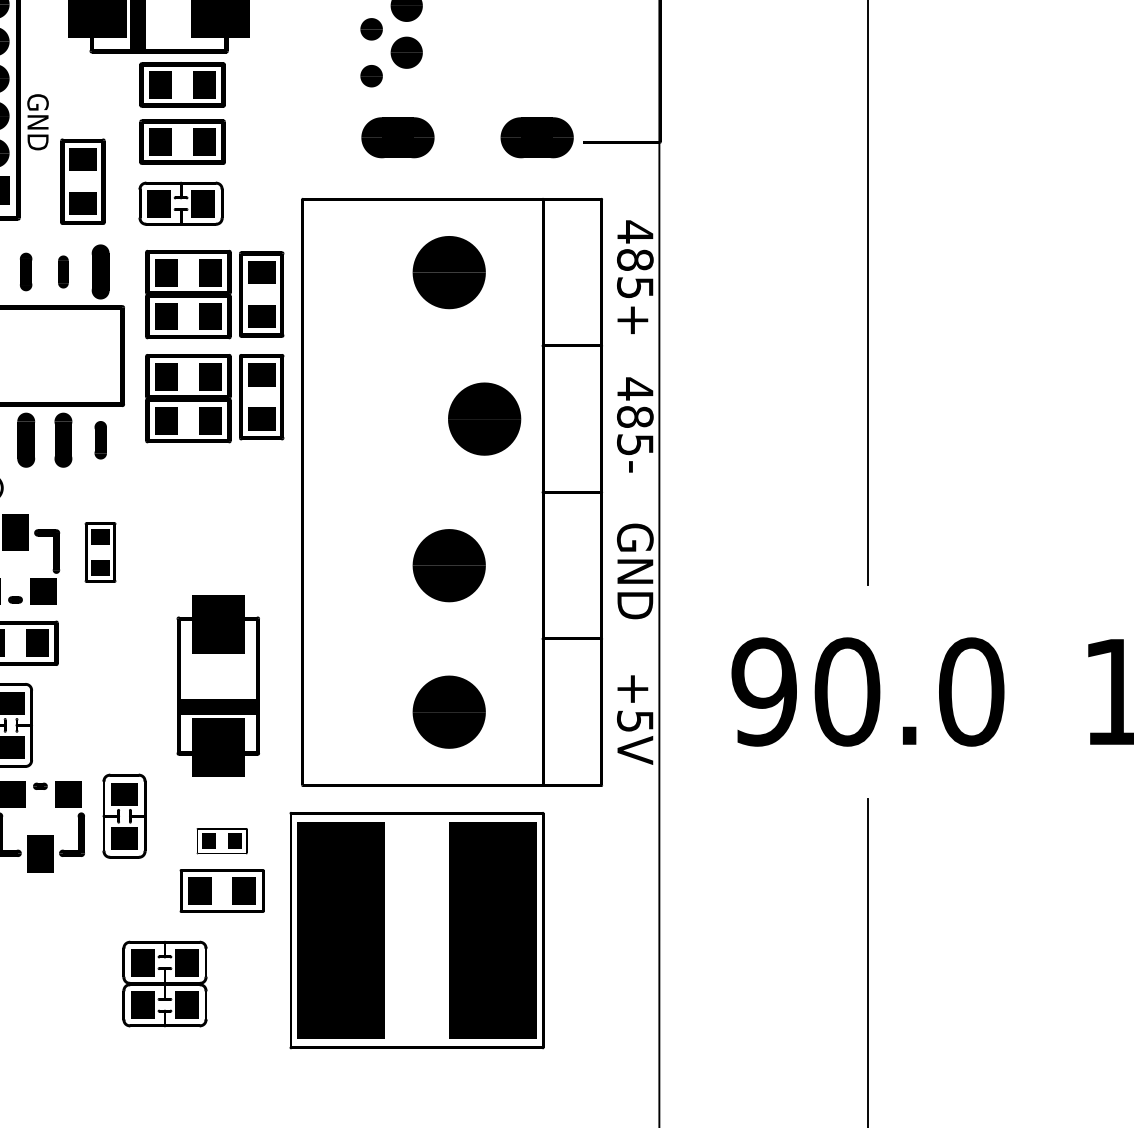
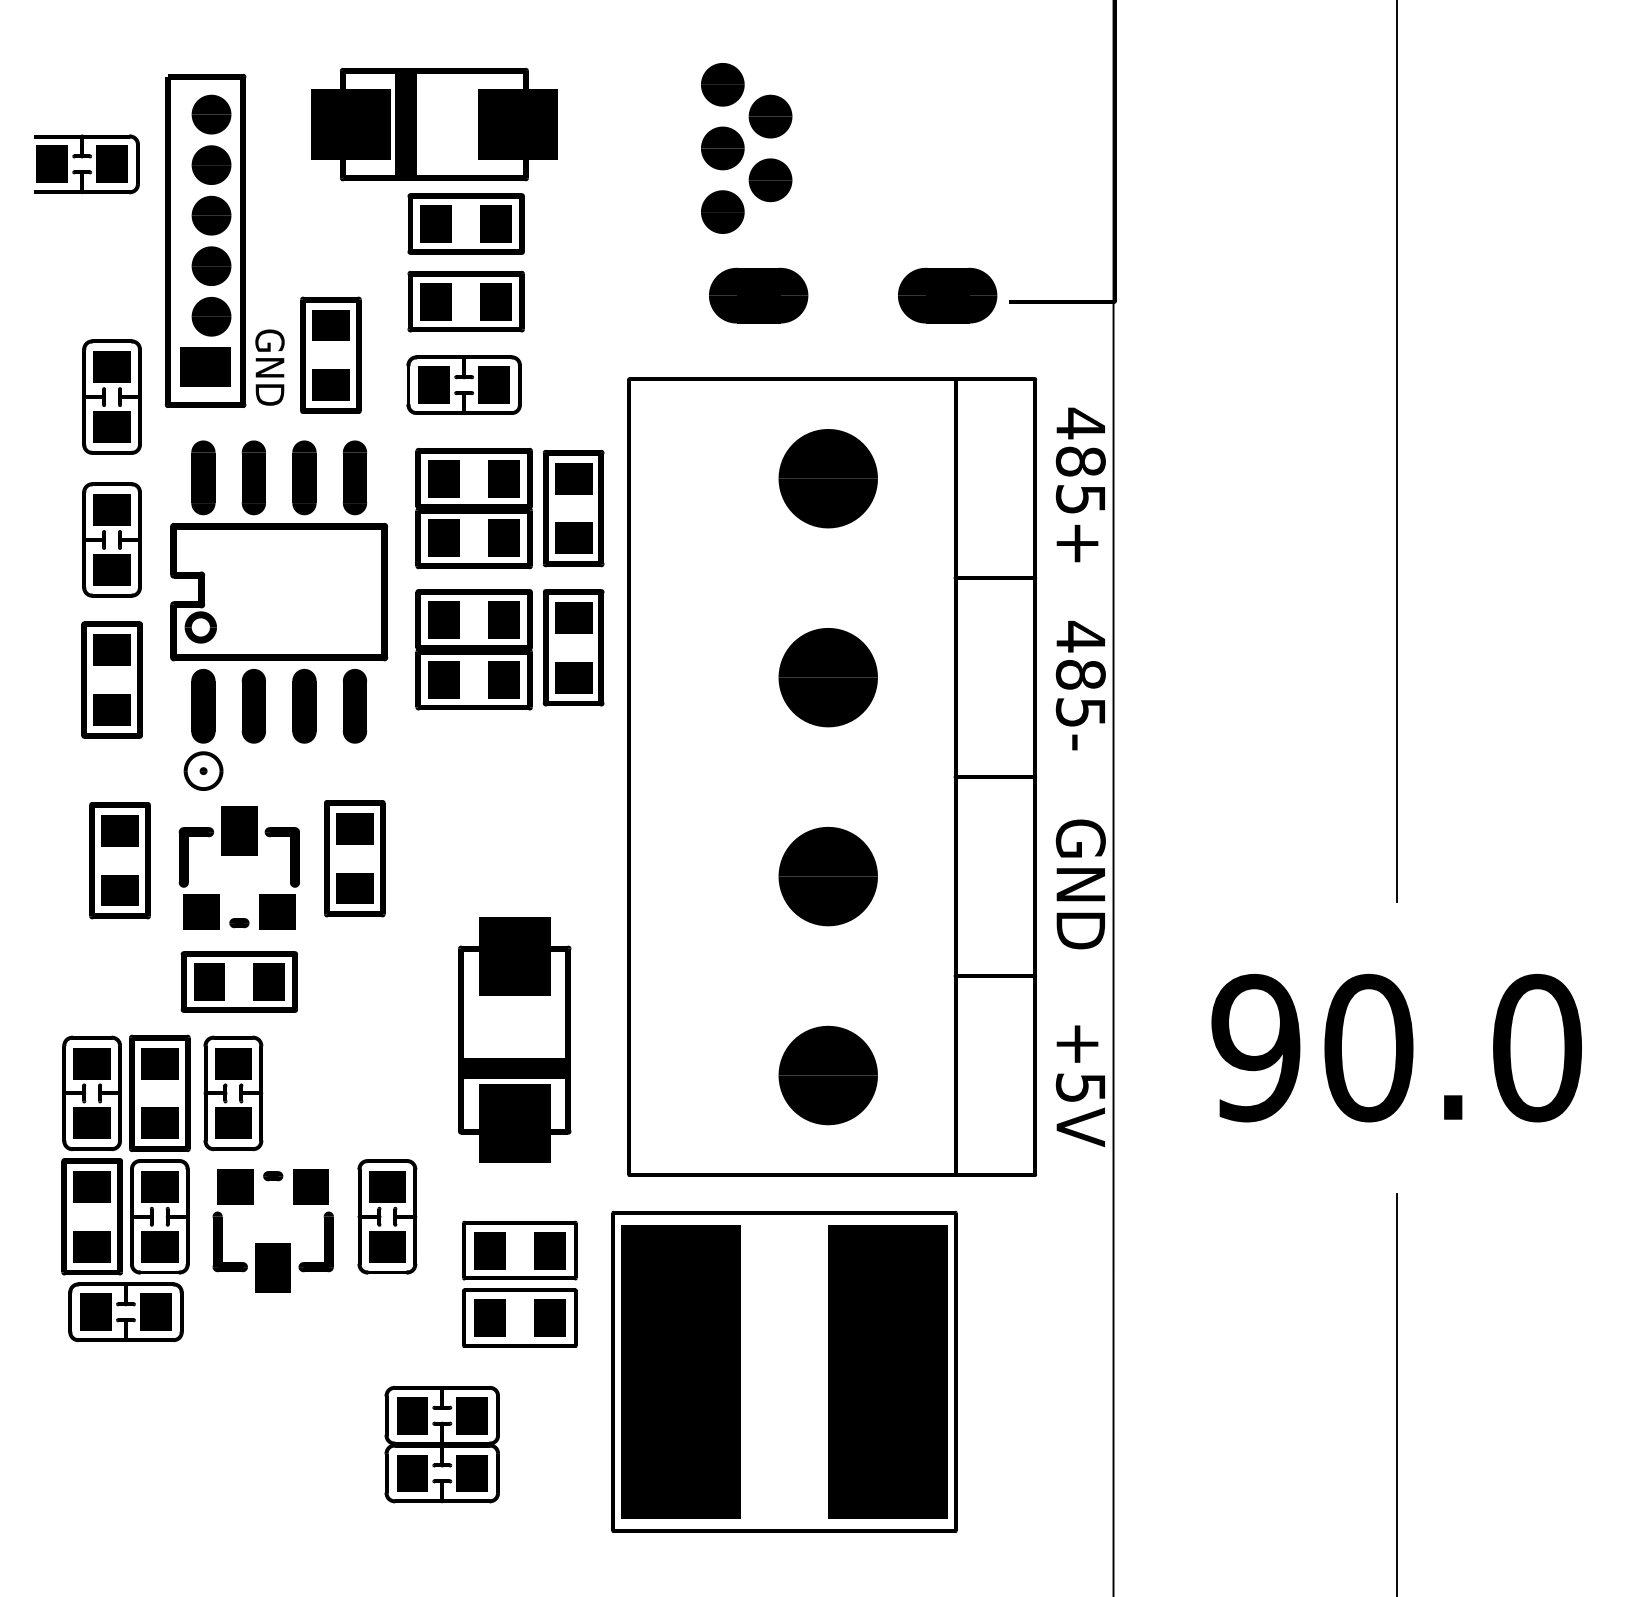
part: (371, 29) -> (722, 148), size x1.43
part: (371, 75) -> (722, 211), size x1.43
text: (37, 122) -> (269, 367), moved
part: (25, 271) -> (253, 477), size x1.43
part: (63, 271) -> (304, 477), size x1.67
part: (484, 419) -> (827, 677), moved
part: (101, 440) -> (355, 706), size x1.43
part: (100, 552) -> (354, 858), size x1.43
part: (221, 841) -> (519, 1250), size x1.67

